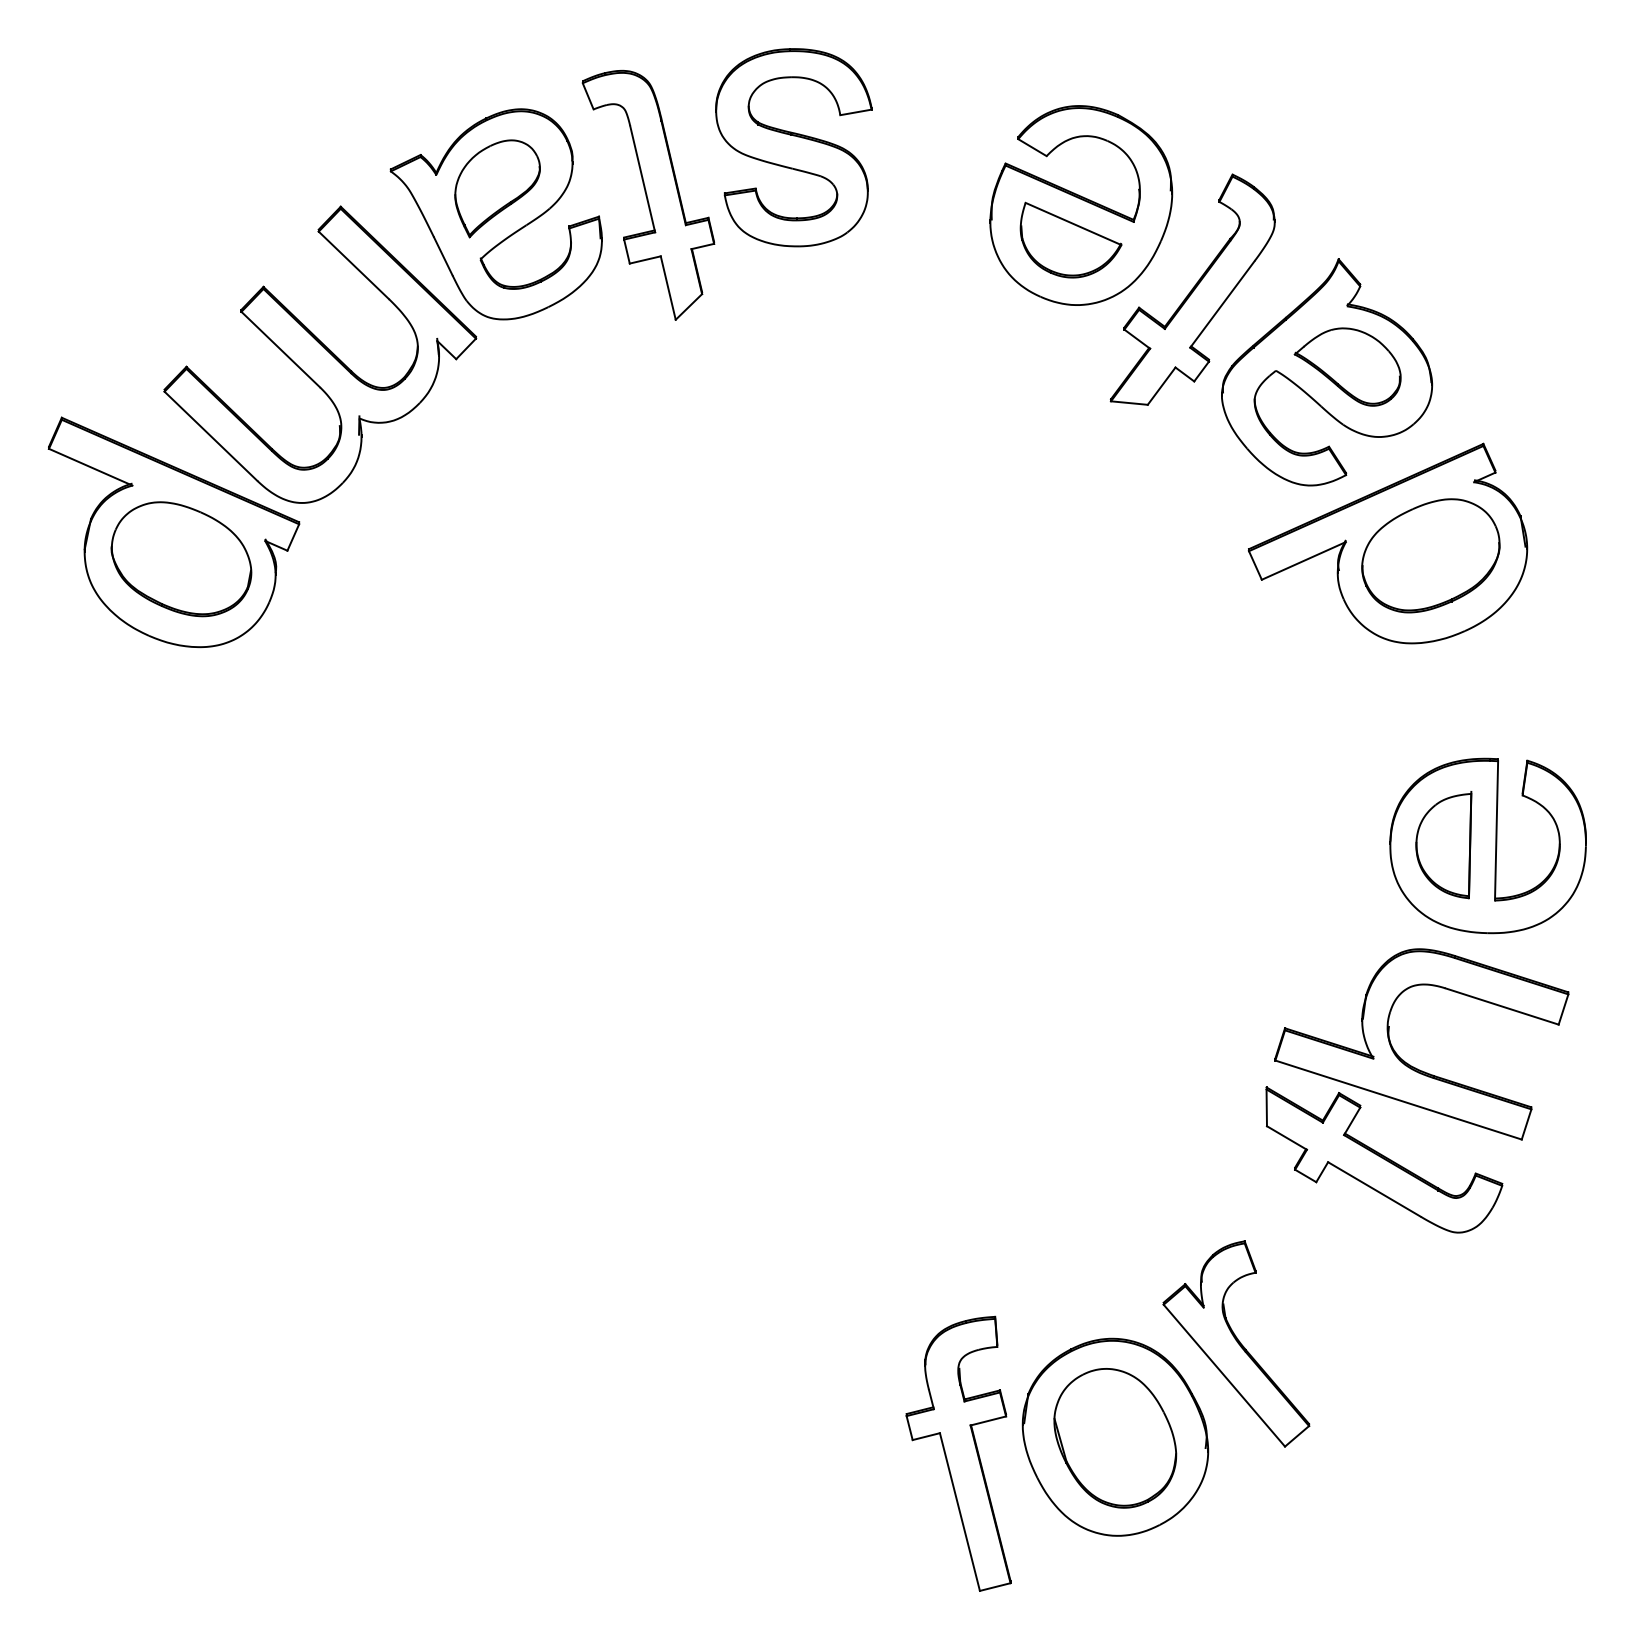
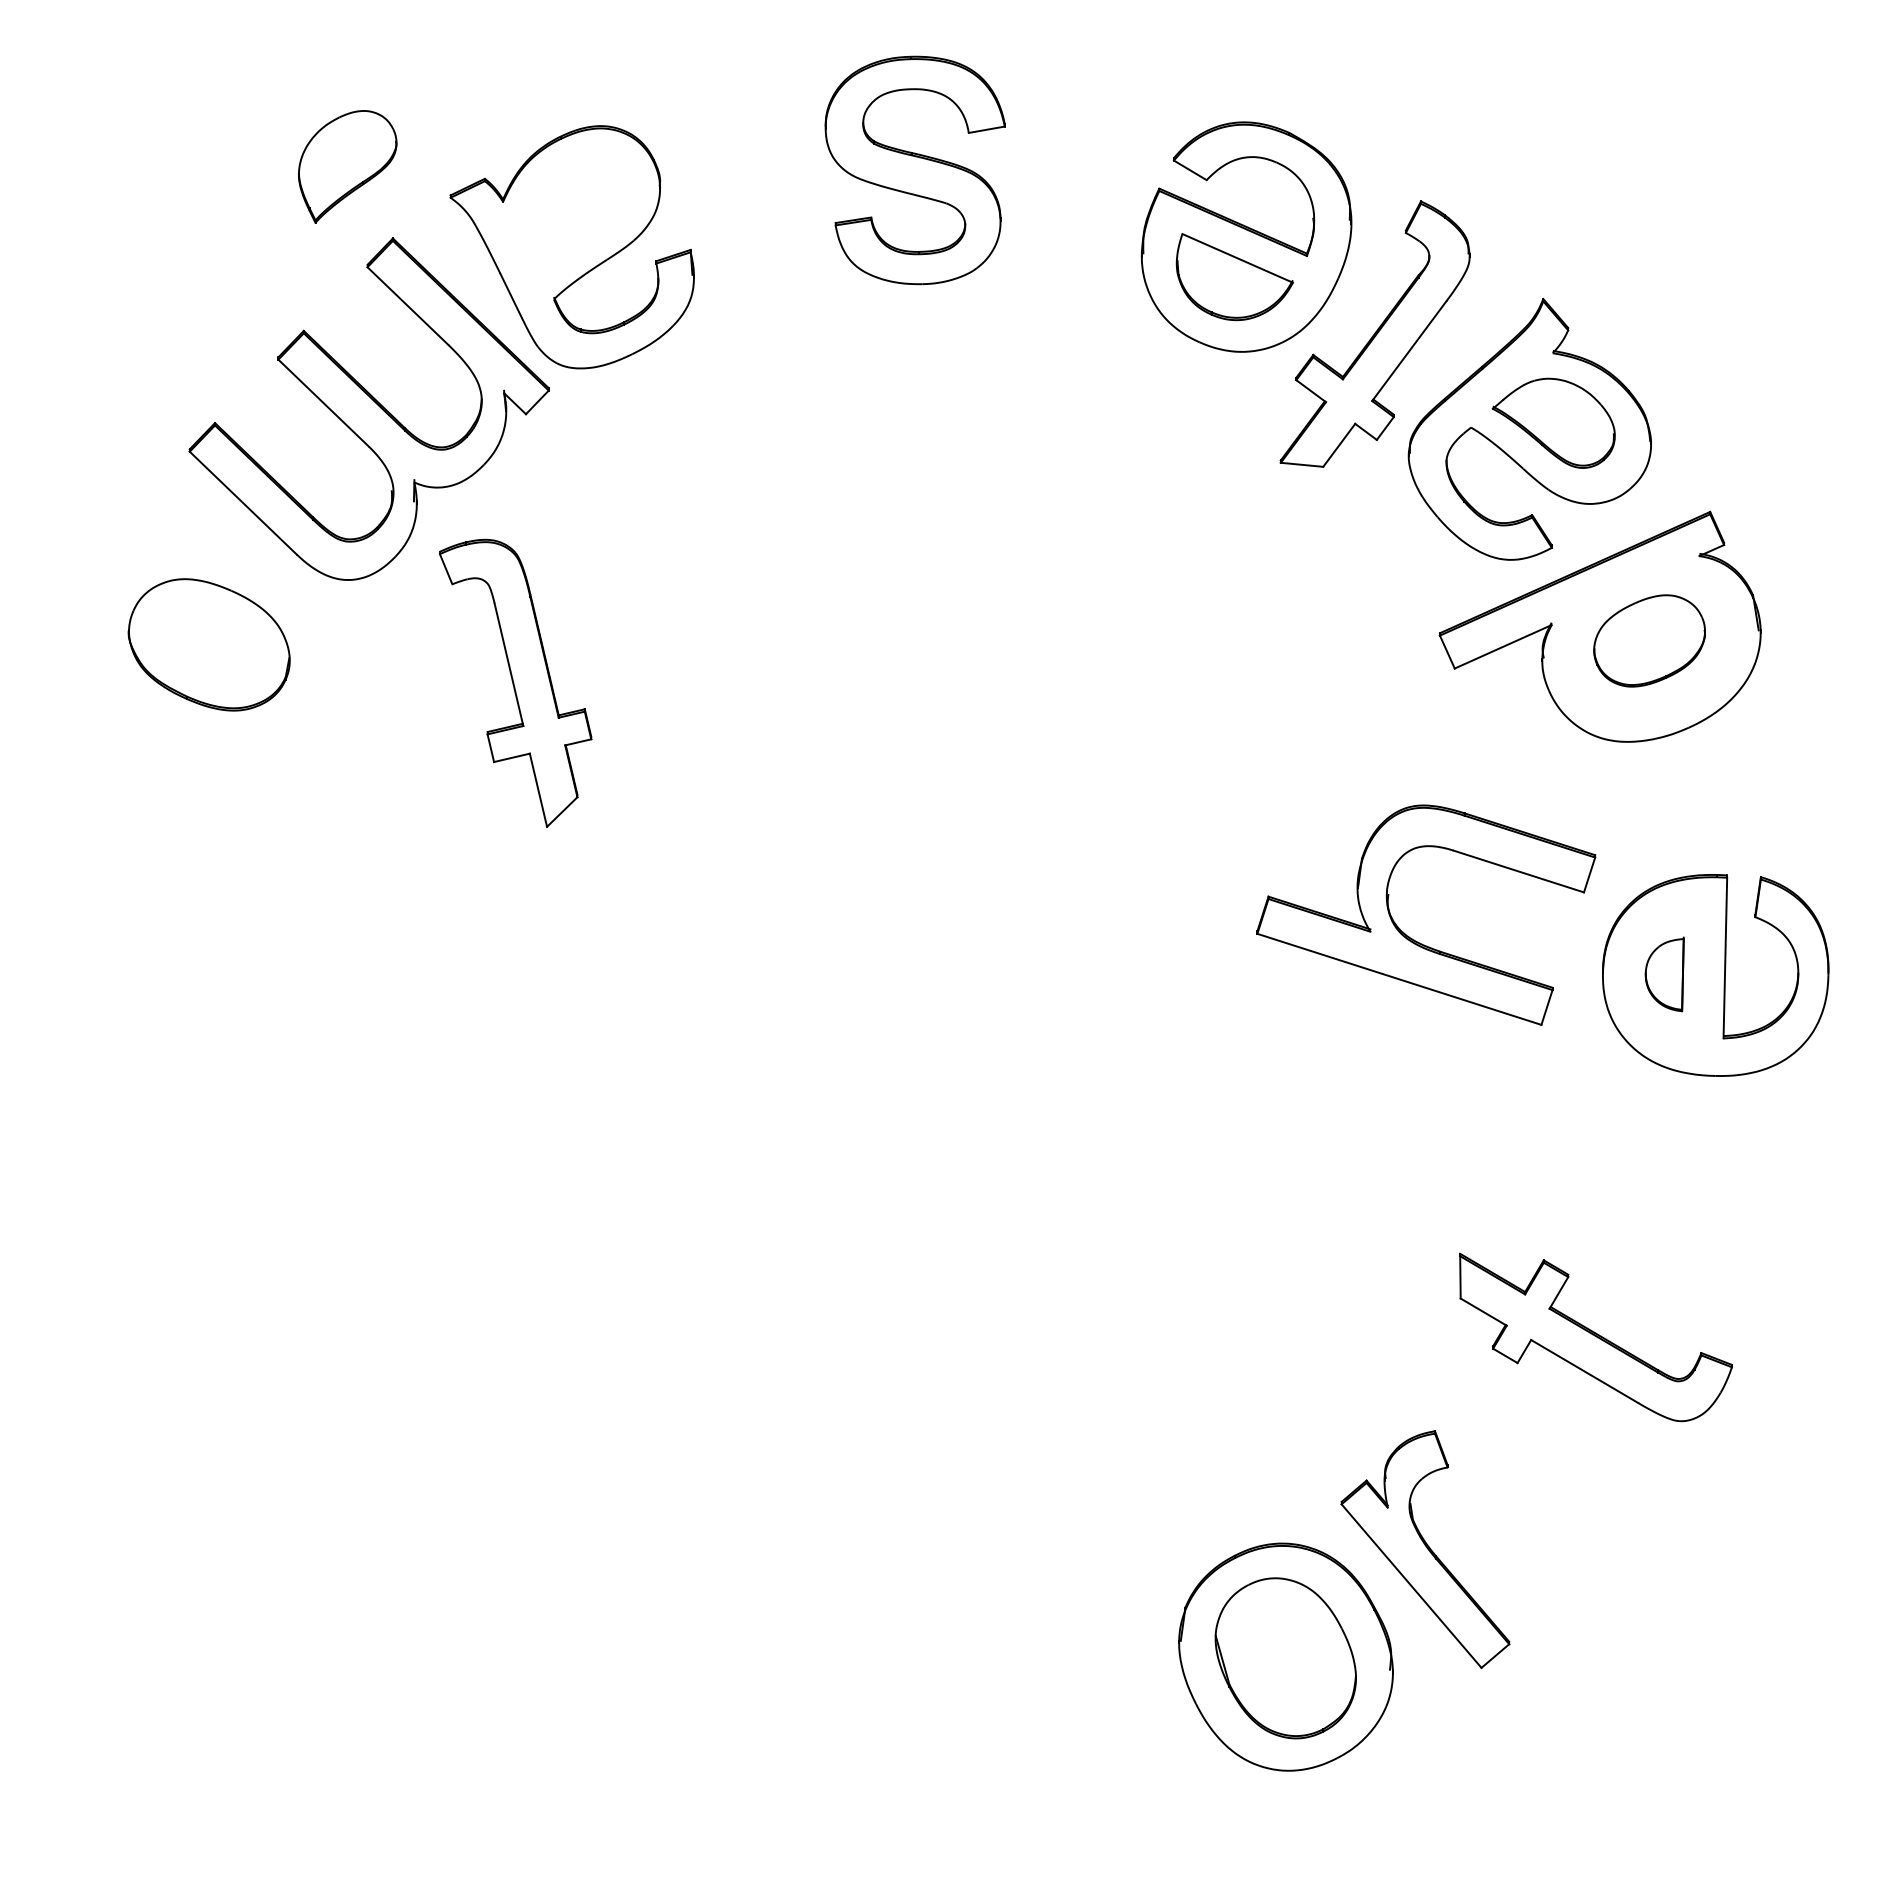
part: (497, 188) -> (347, 166), moved
part: (648, 194) -> (515, 682), moved
part: (173, 532) -> (200, 613), removed
part: (1430, 555) -> (1649, 640), size x0.7
part: (1443, 845) -> (1664, 974), size x0.6
part: (1411, 1065) -> (1414, 939), moved
part: (958, 1454) -> (1105, 1676), removed

